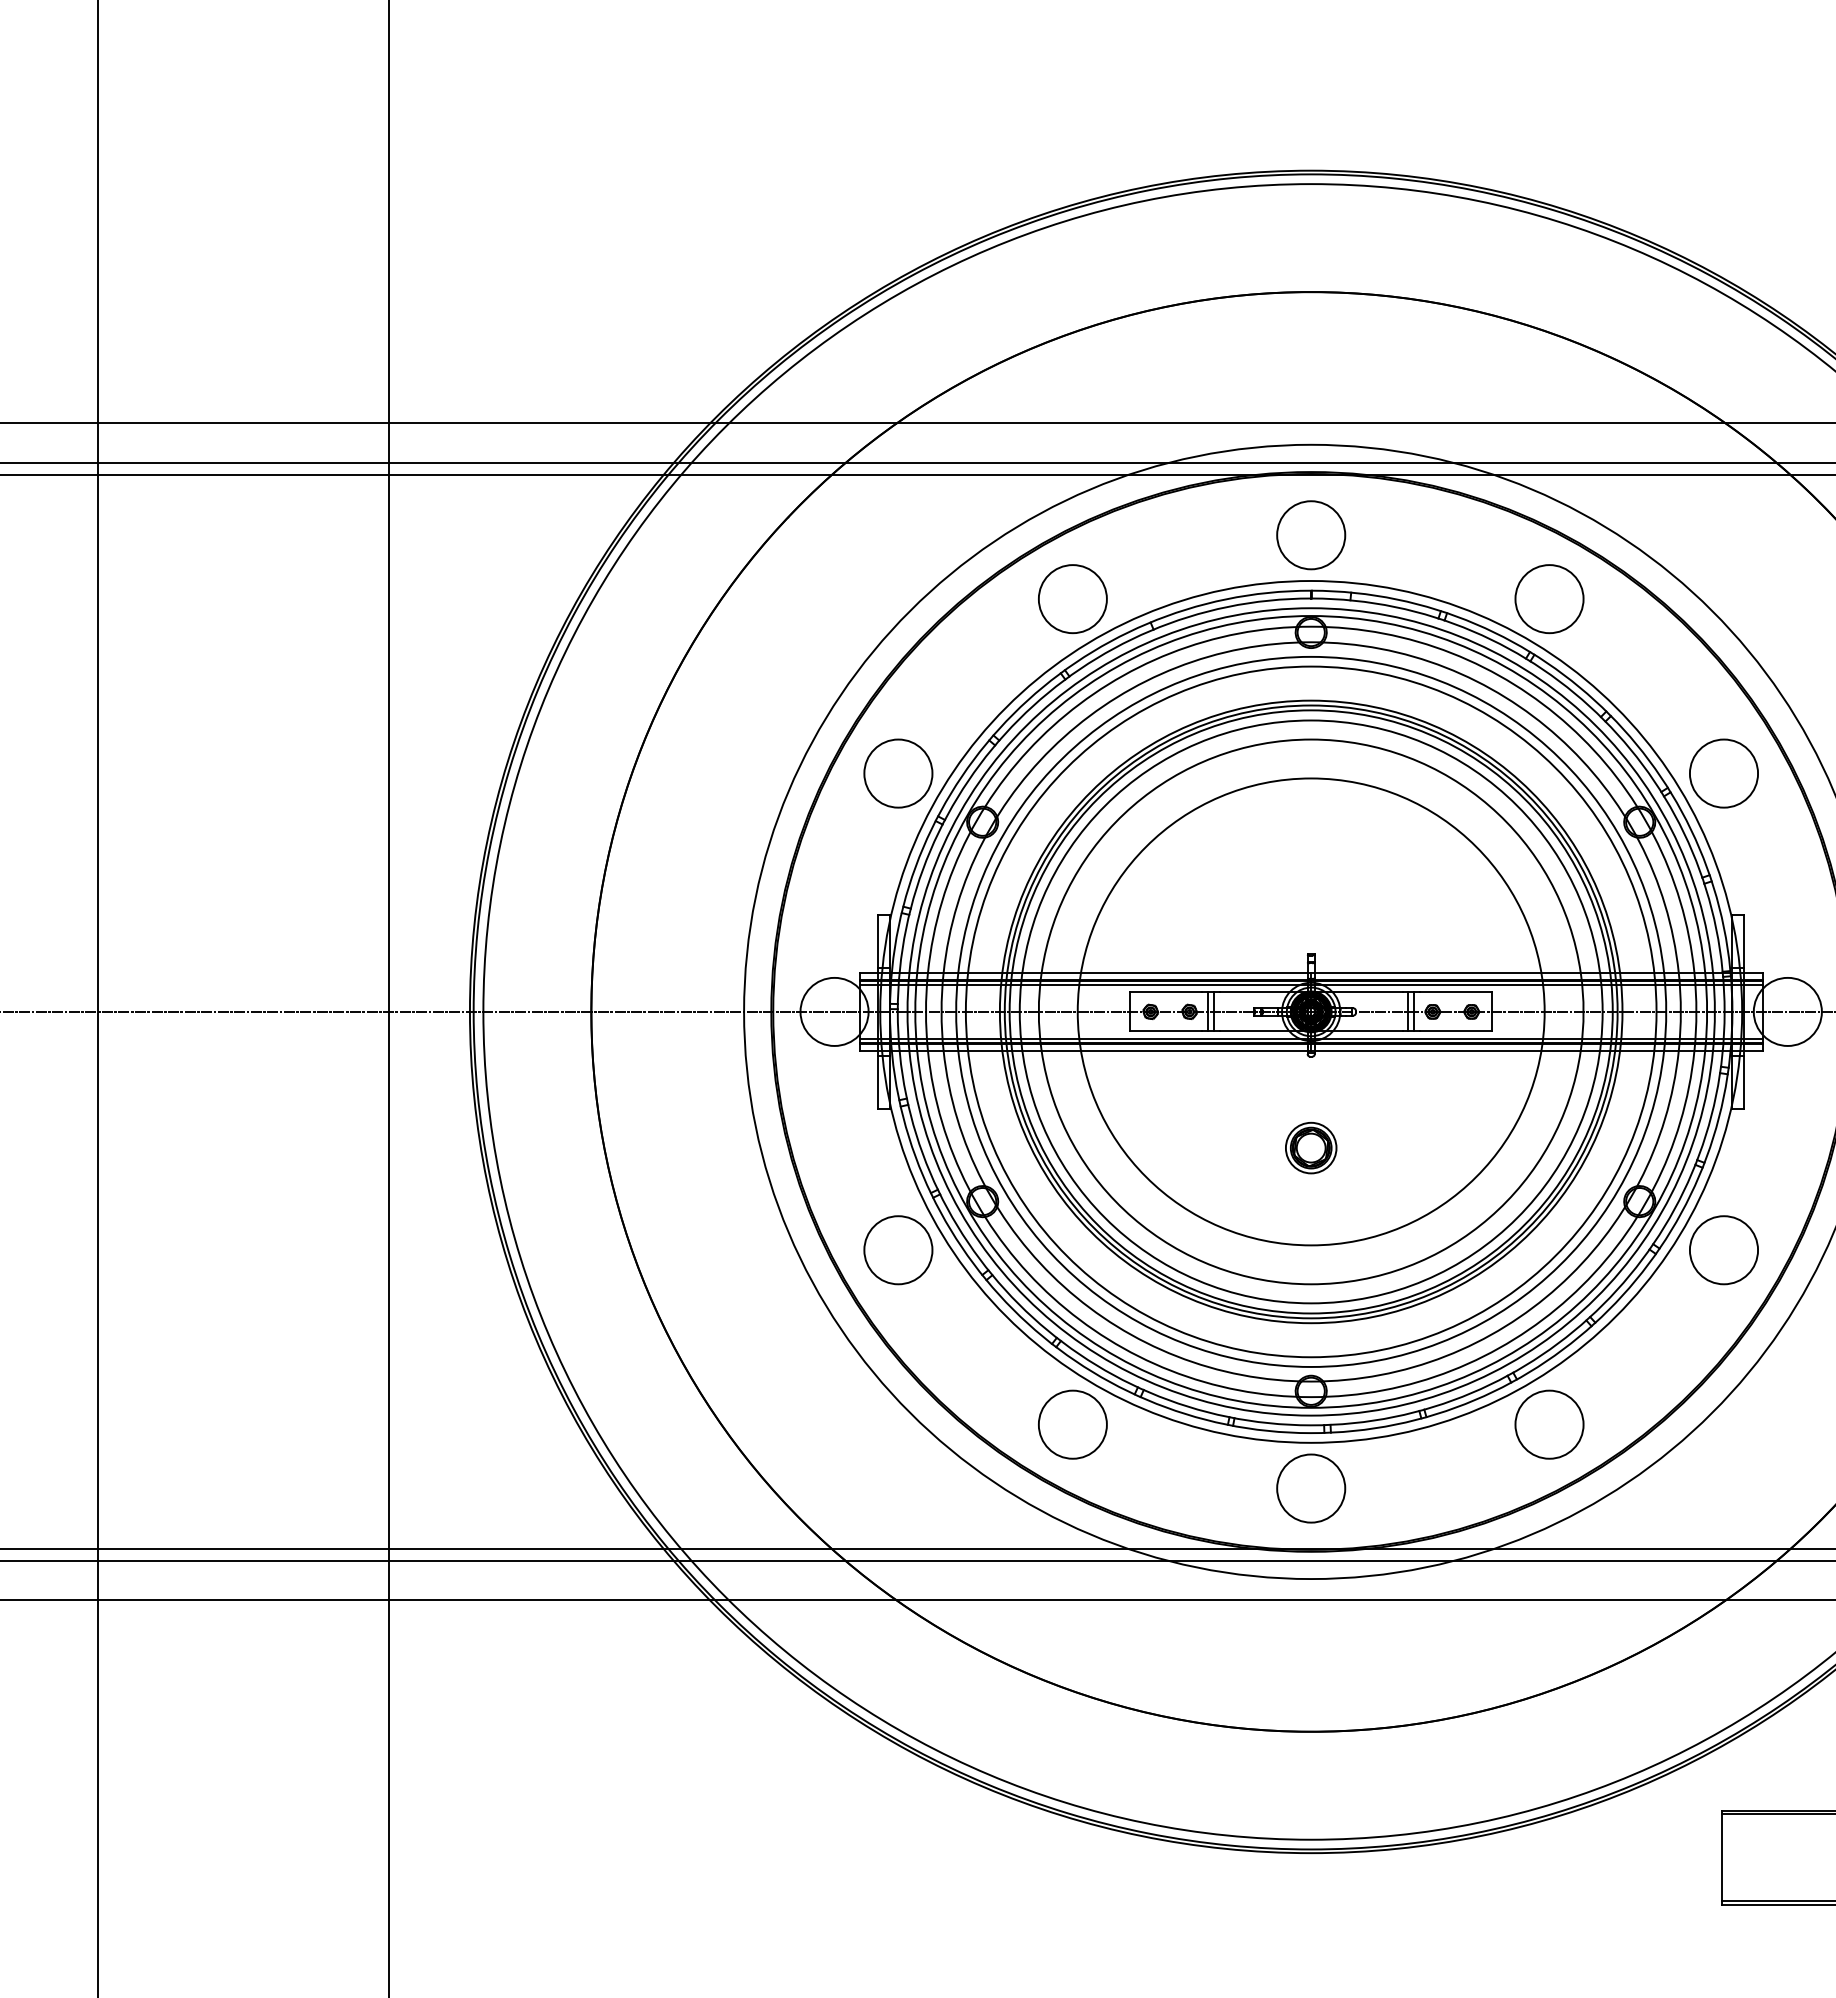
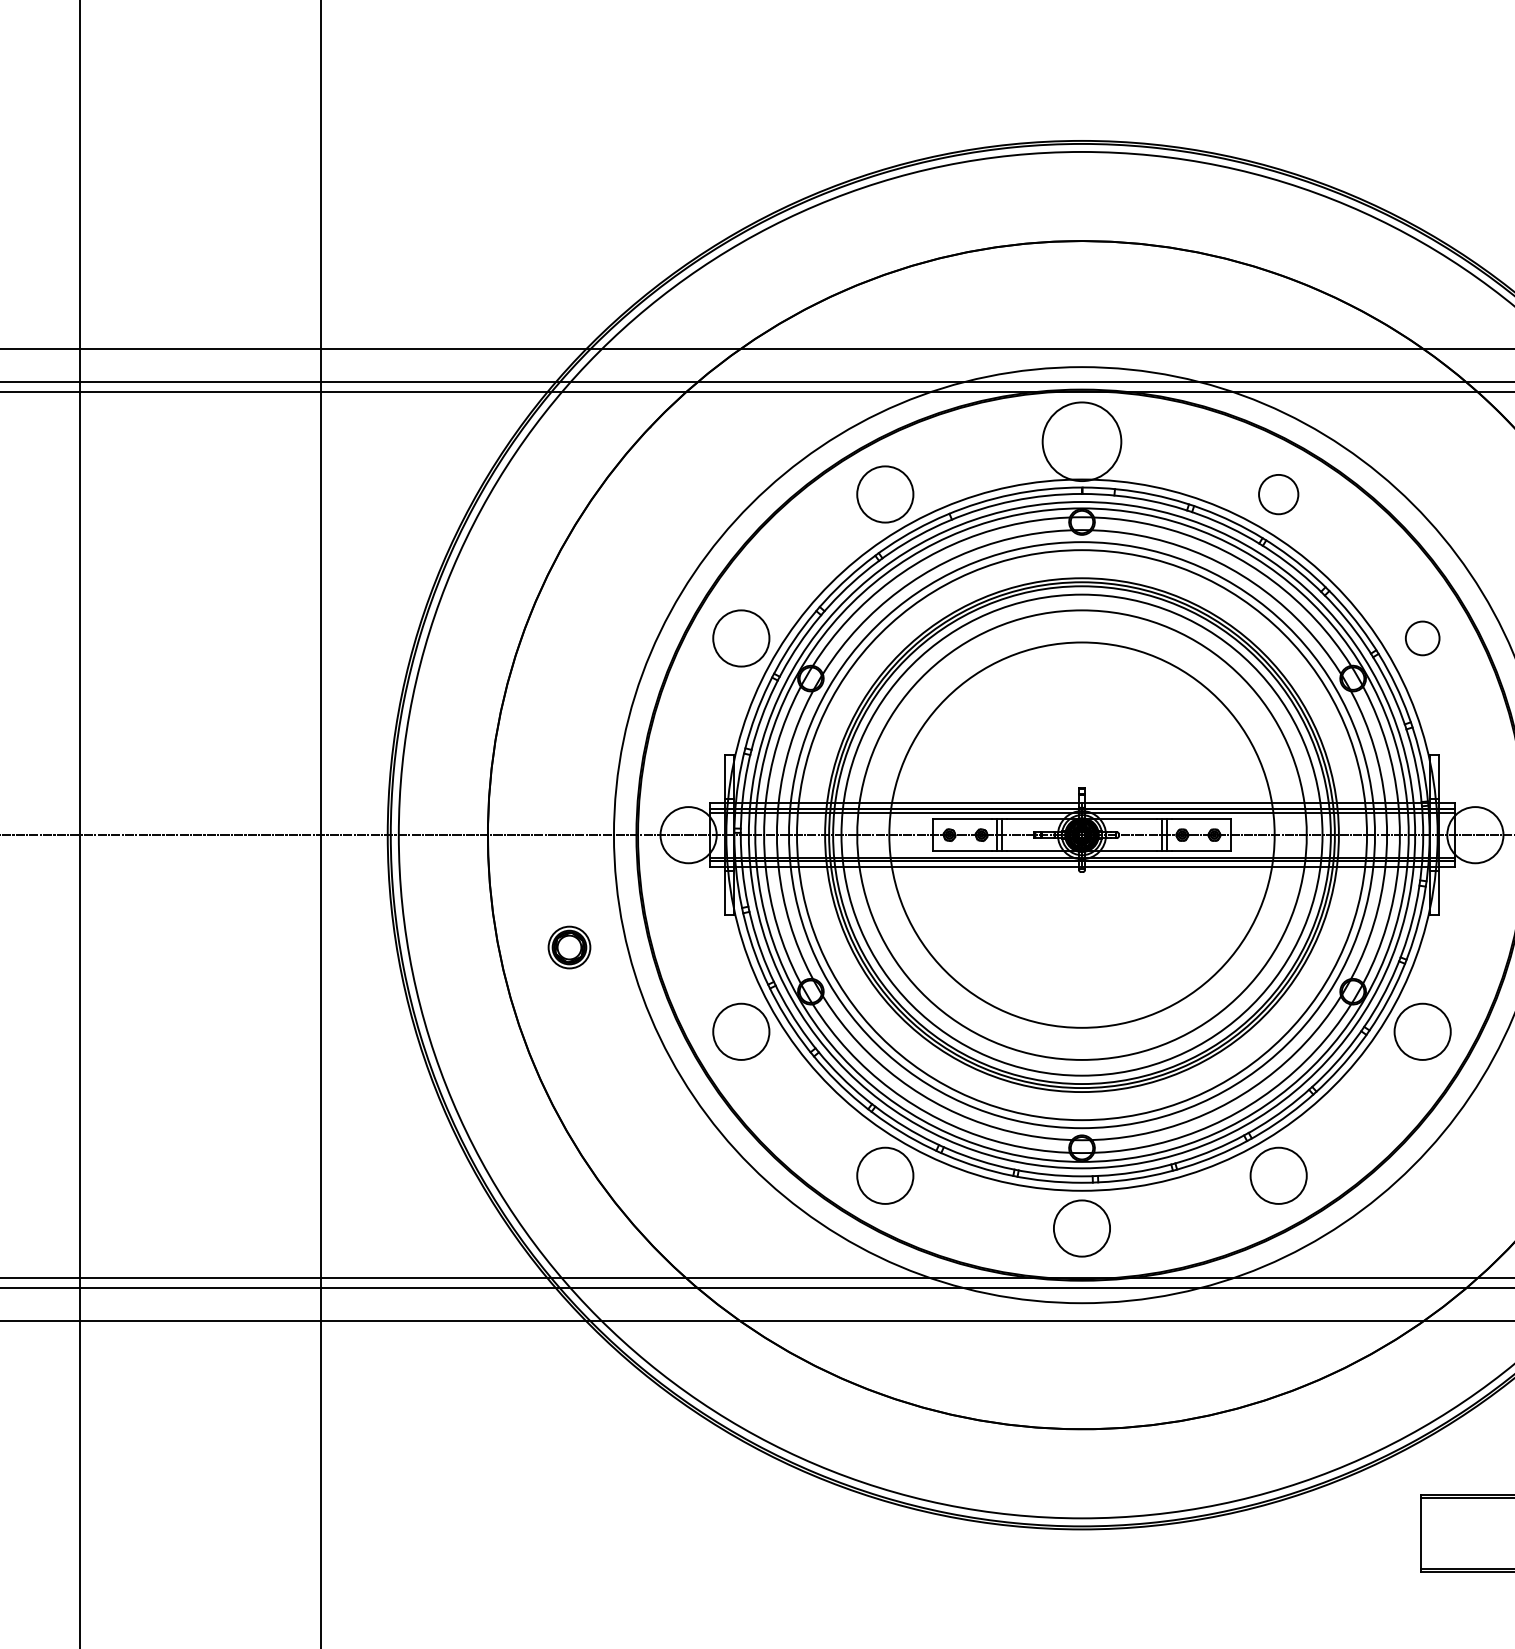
circle: (1311, 535) -> (1082, 441), size x1.4
circle: (1549, 599) -> (1278, 494), size x0.7
circle: (1723, 773) -> (1422, 638), size x0.6
part: (1311, 1147) -> (569, 947), moved

